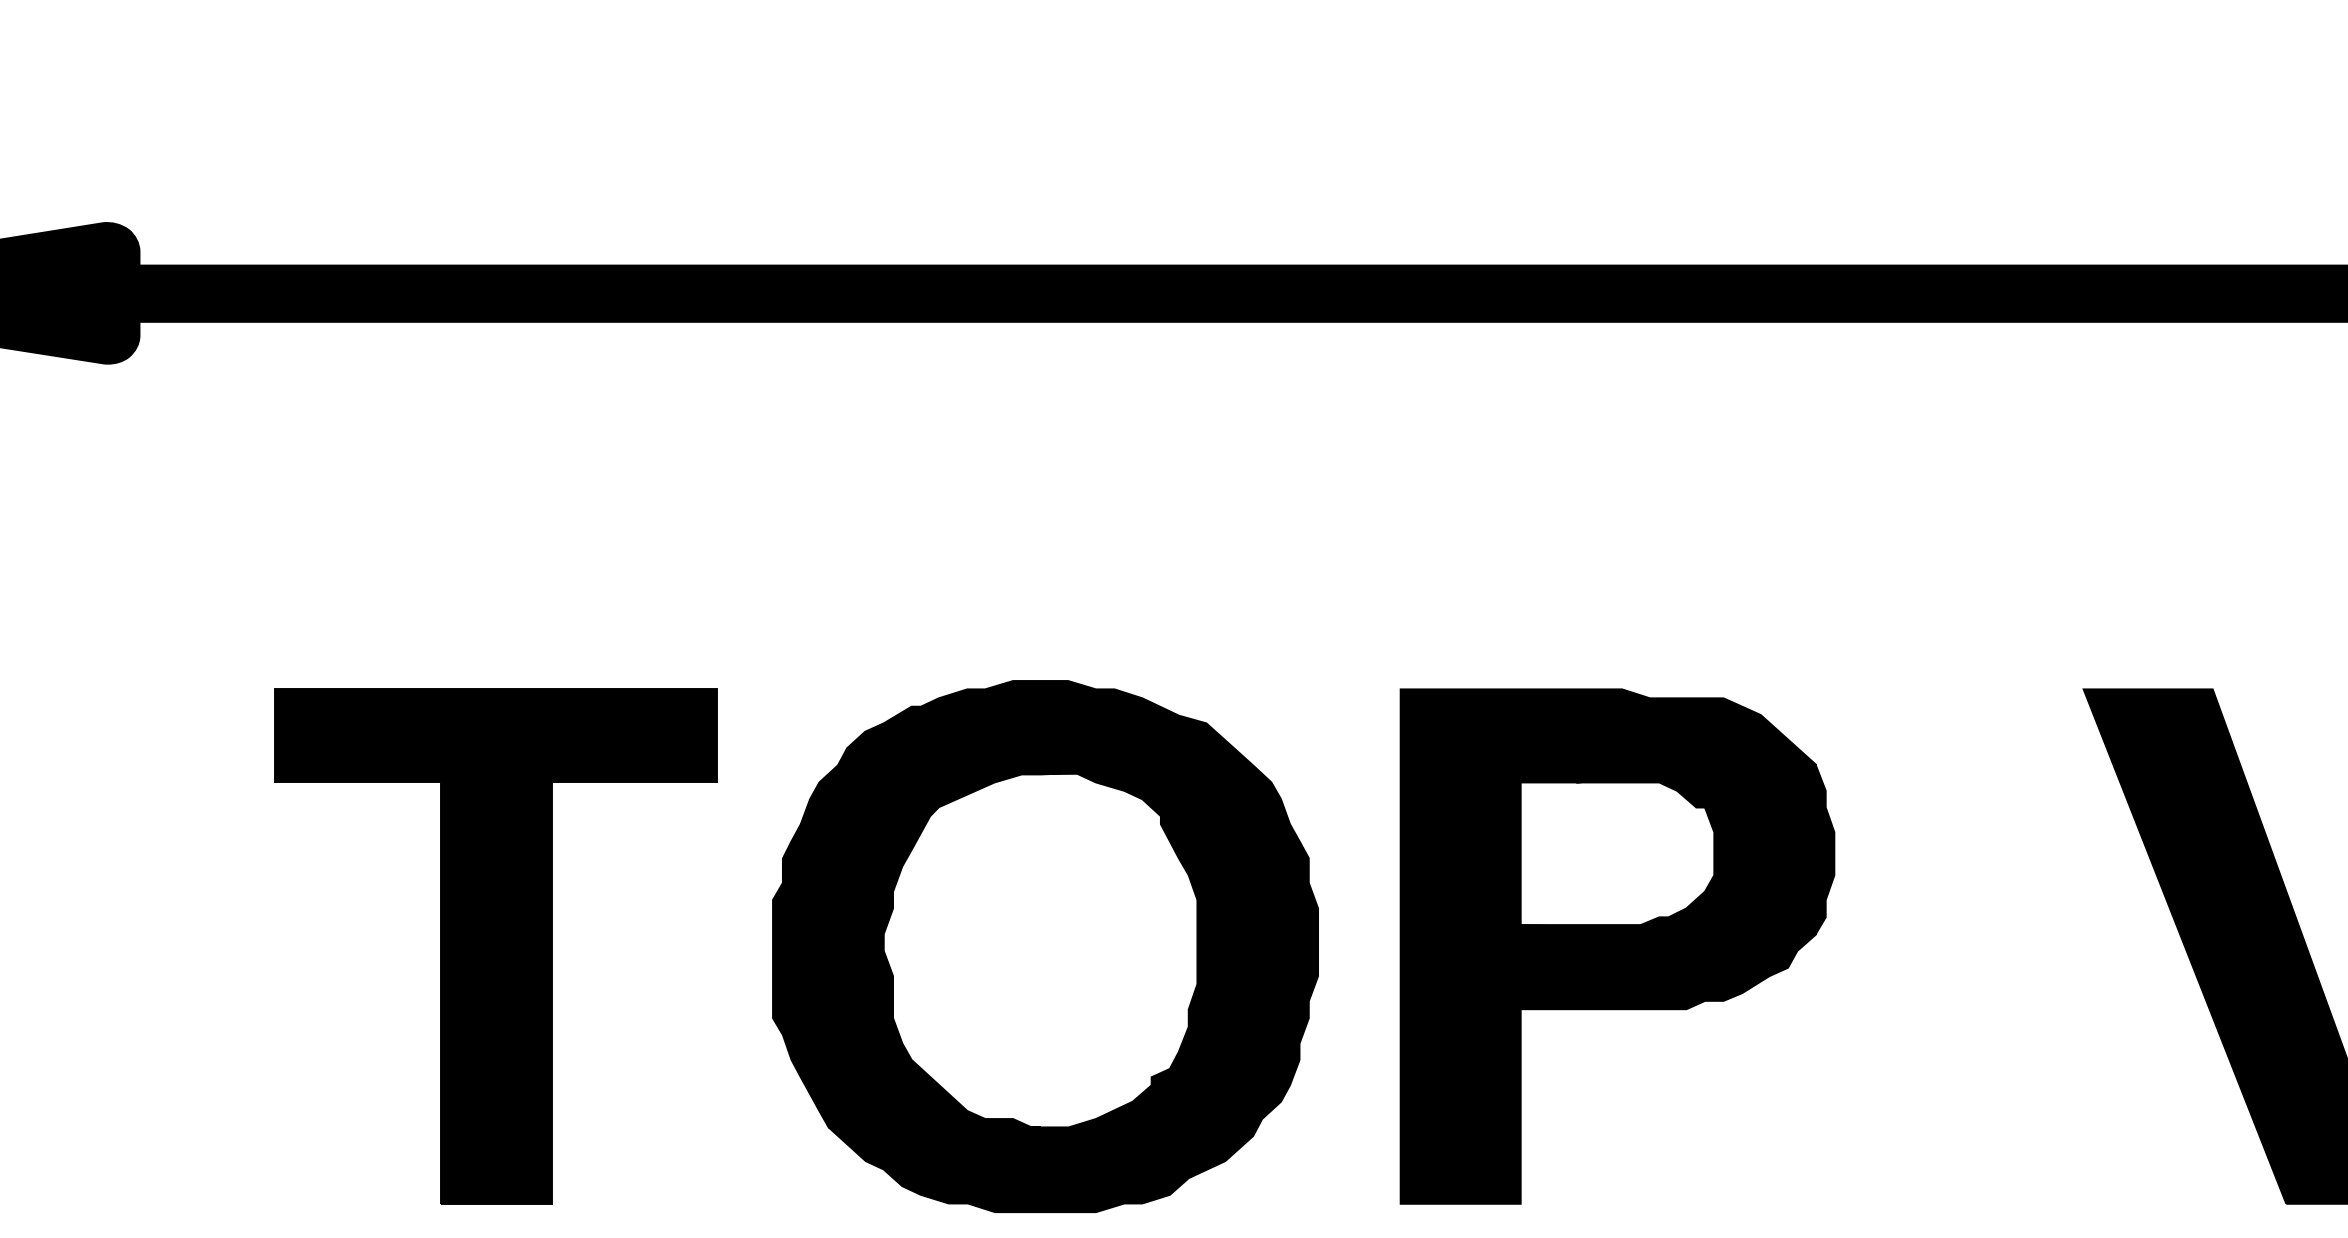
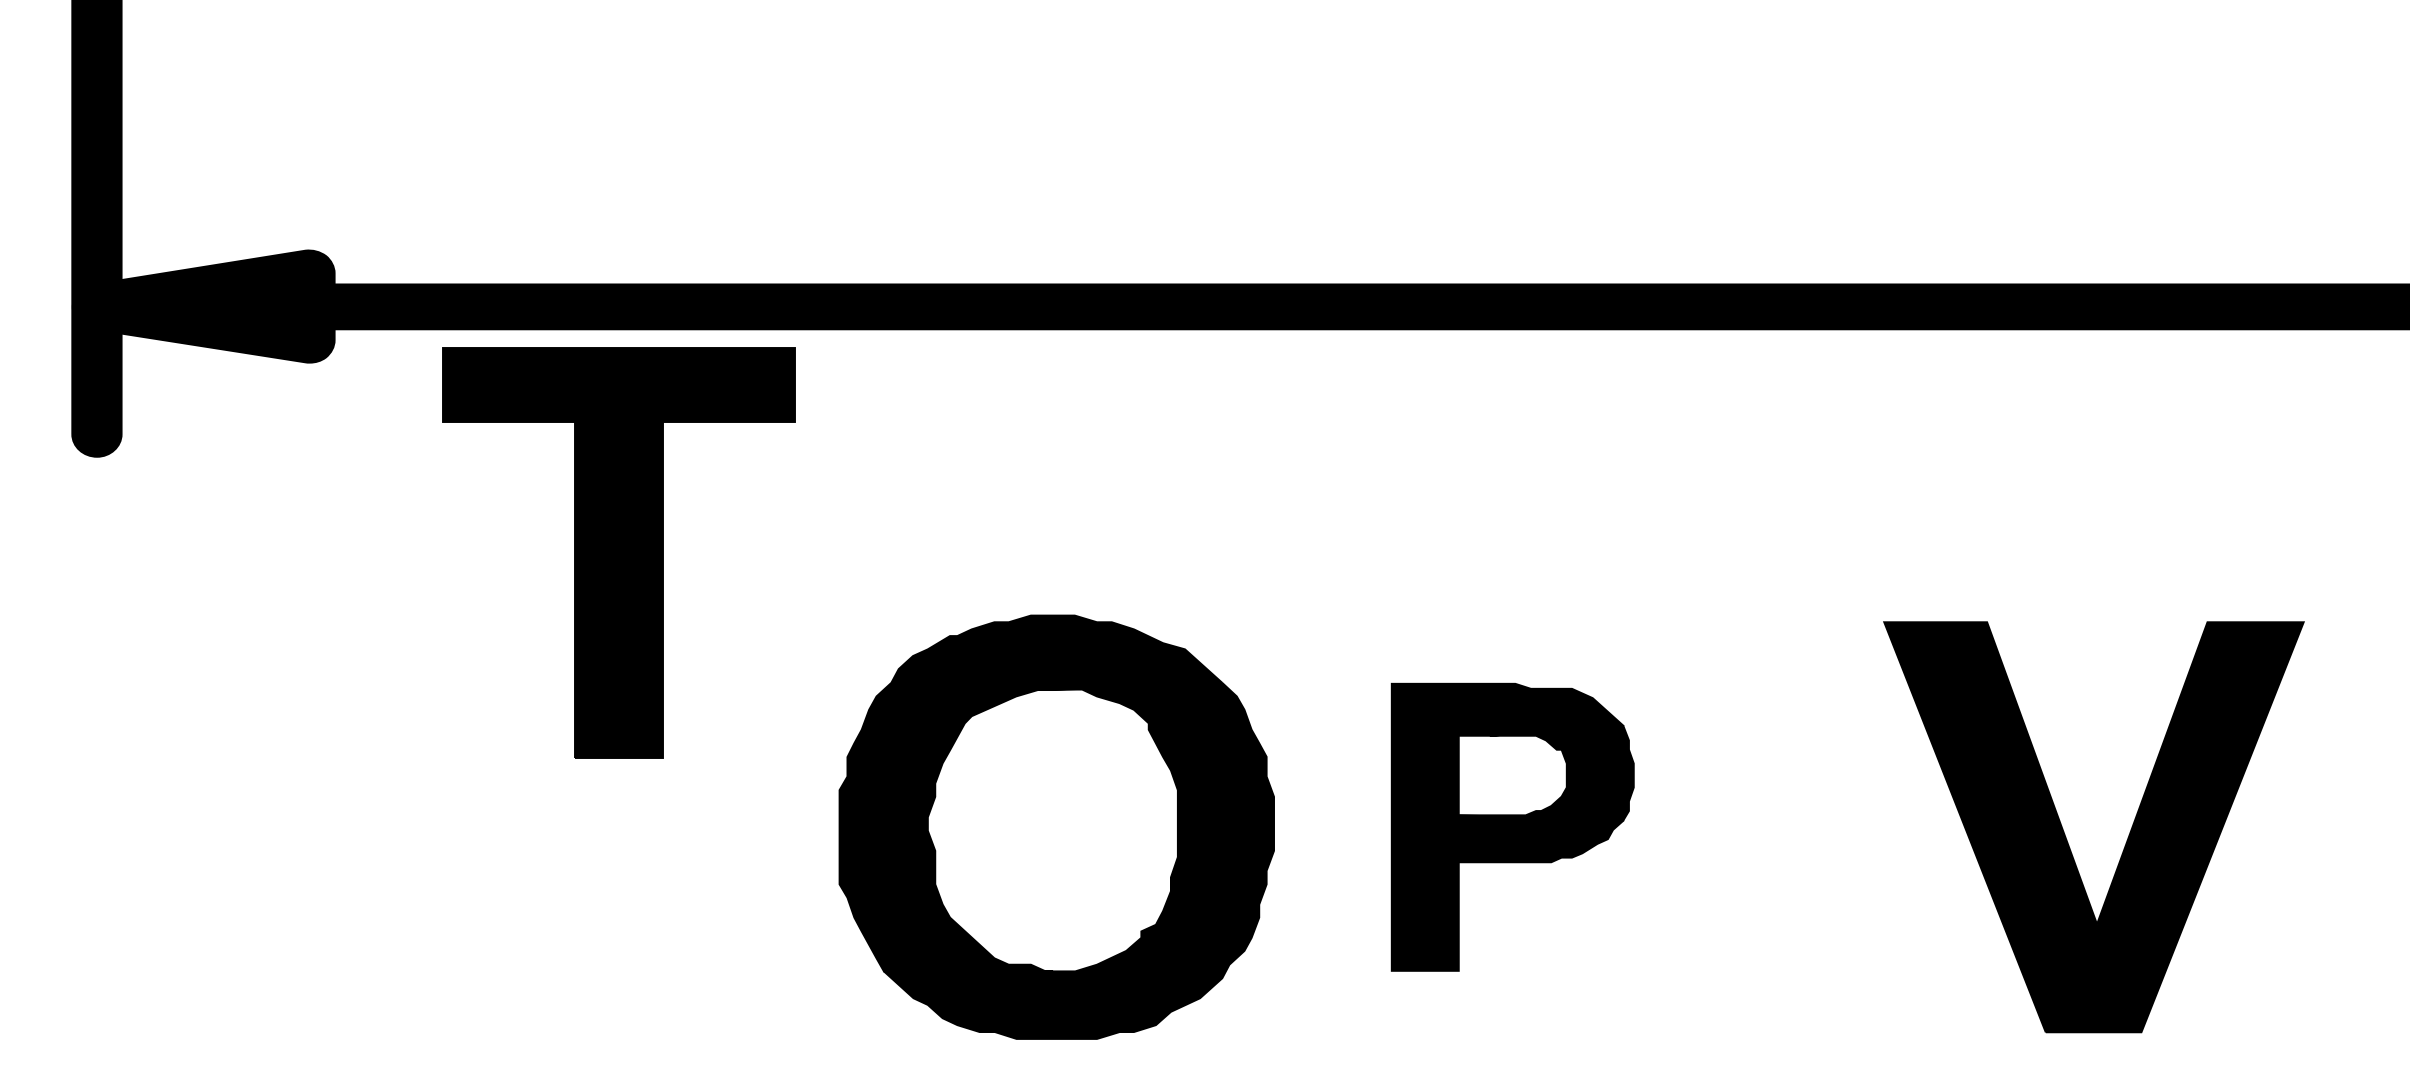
part: (495, 945) -> (618, 552), moved
part: (1617, 946) -> (1512, 827), size x0.7

